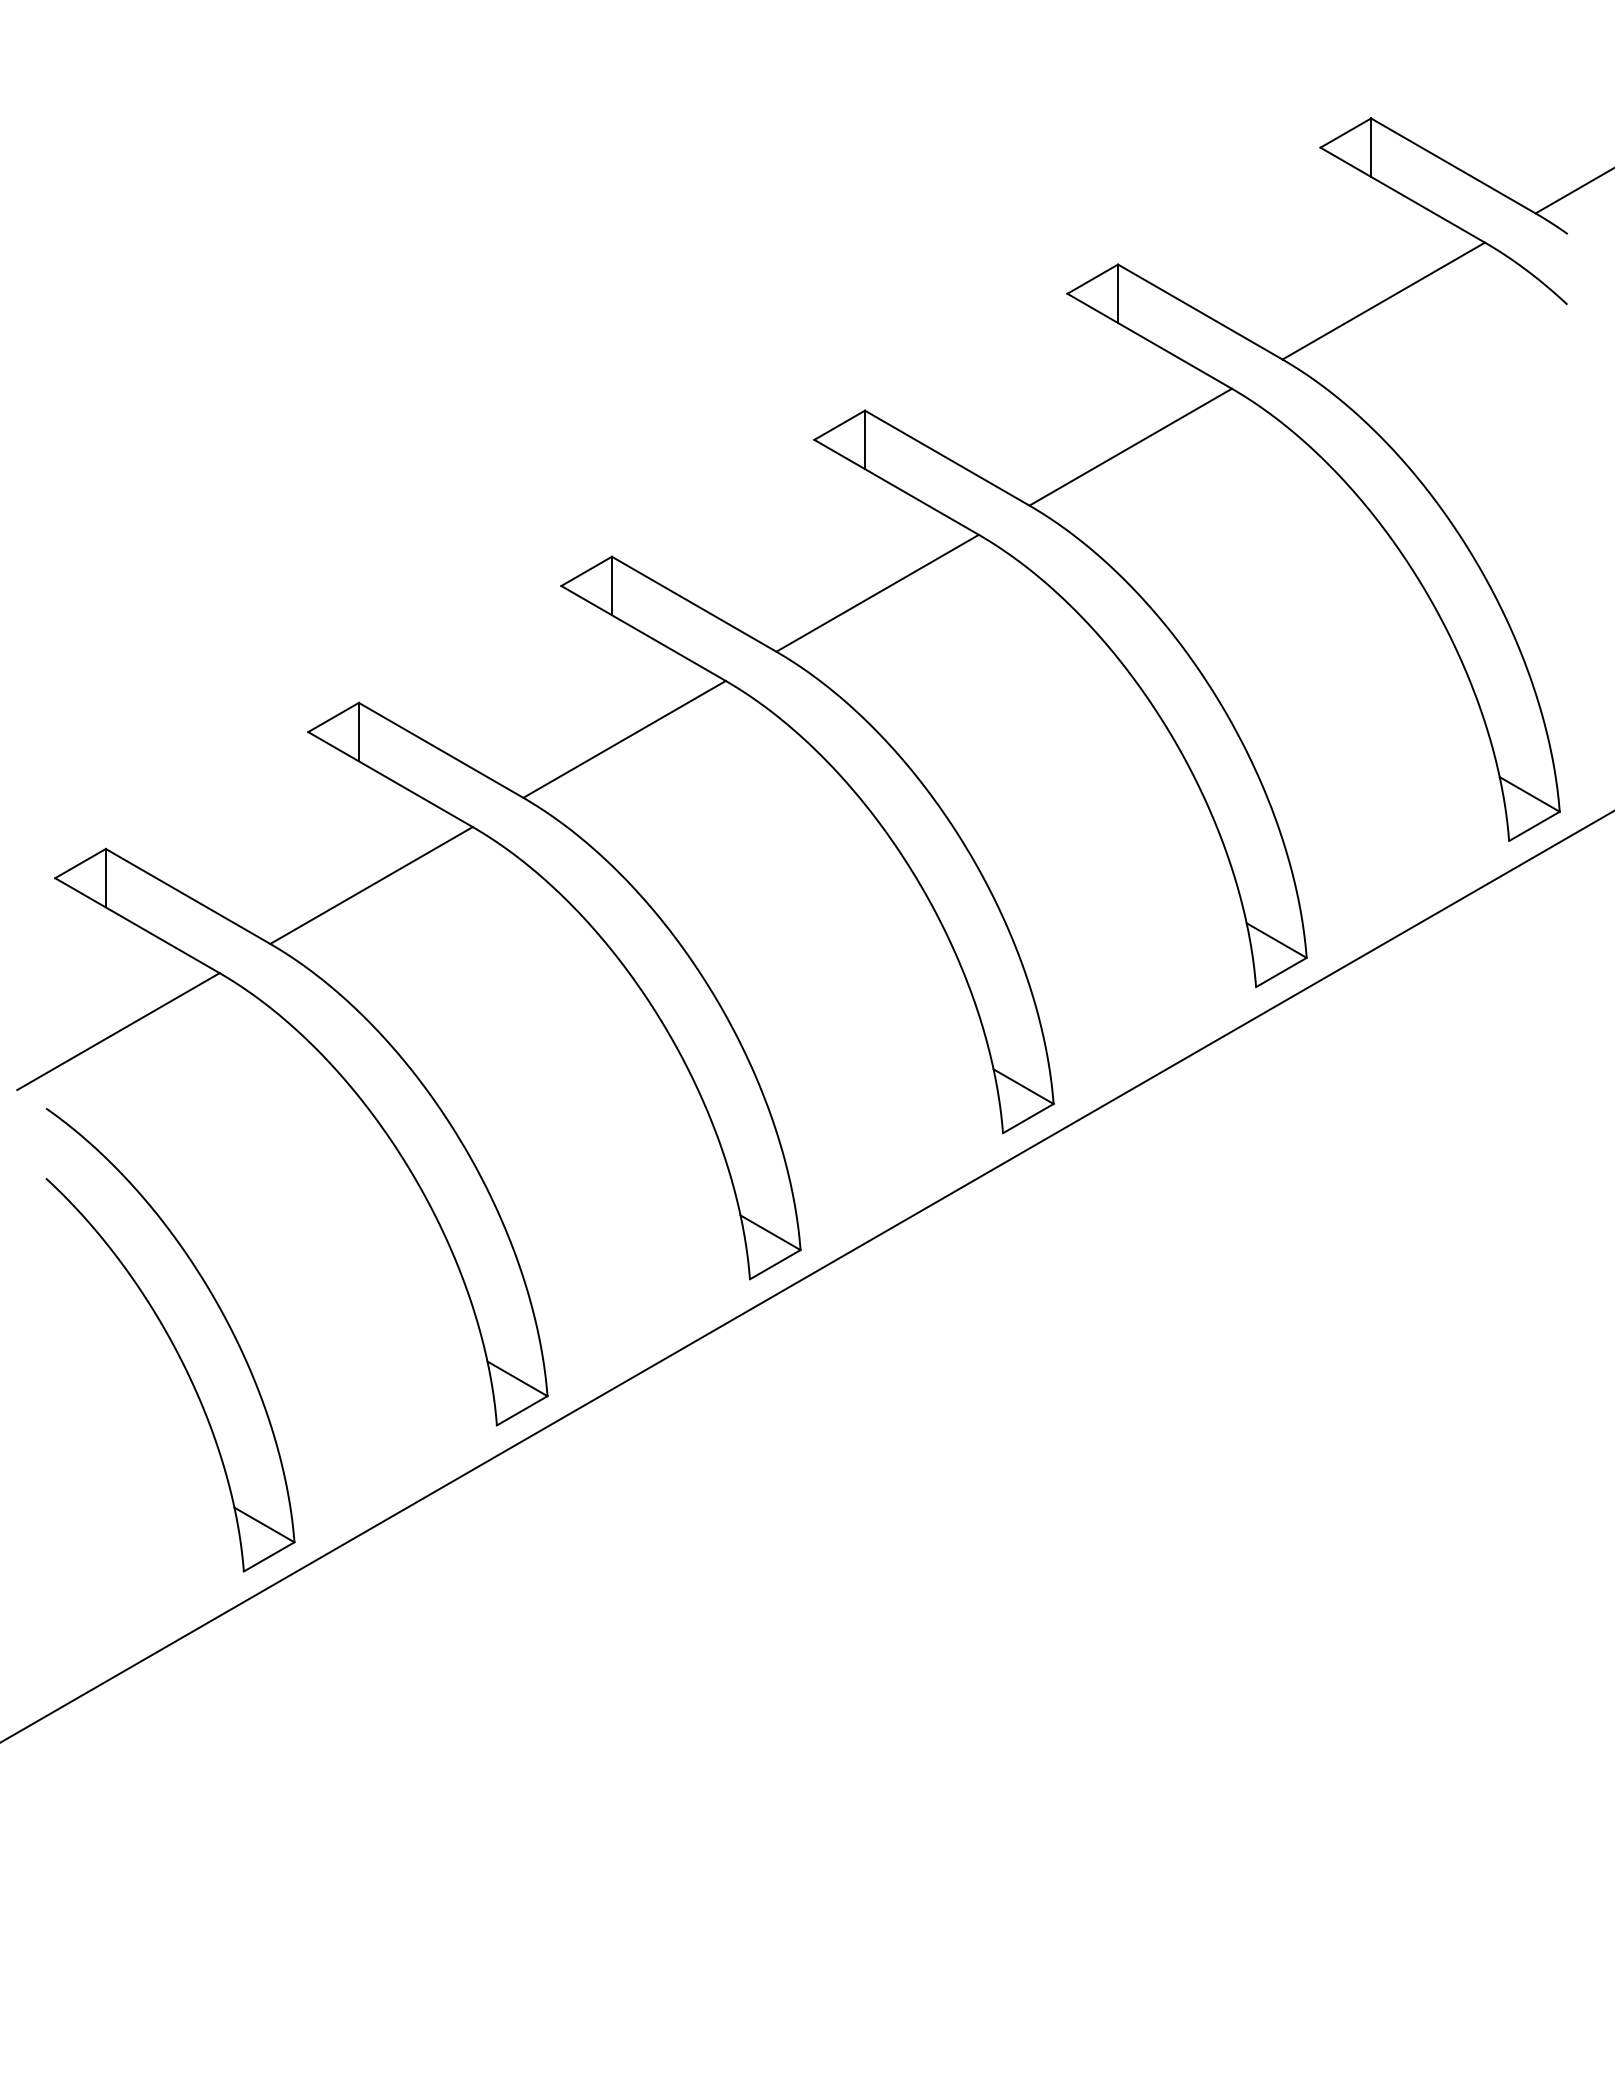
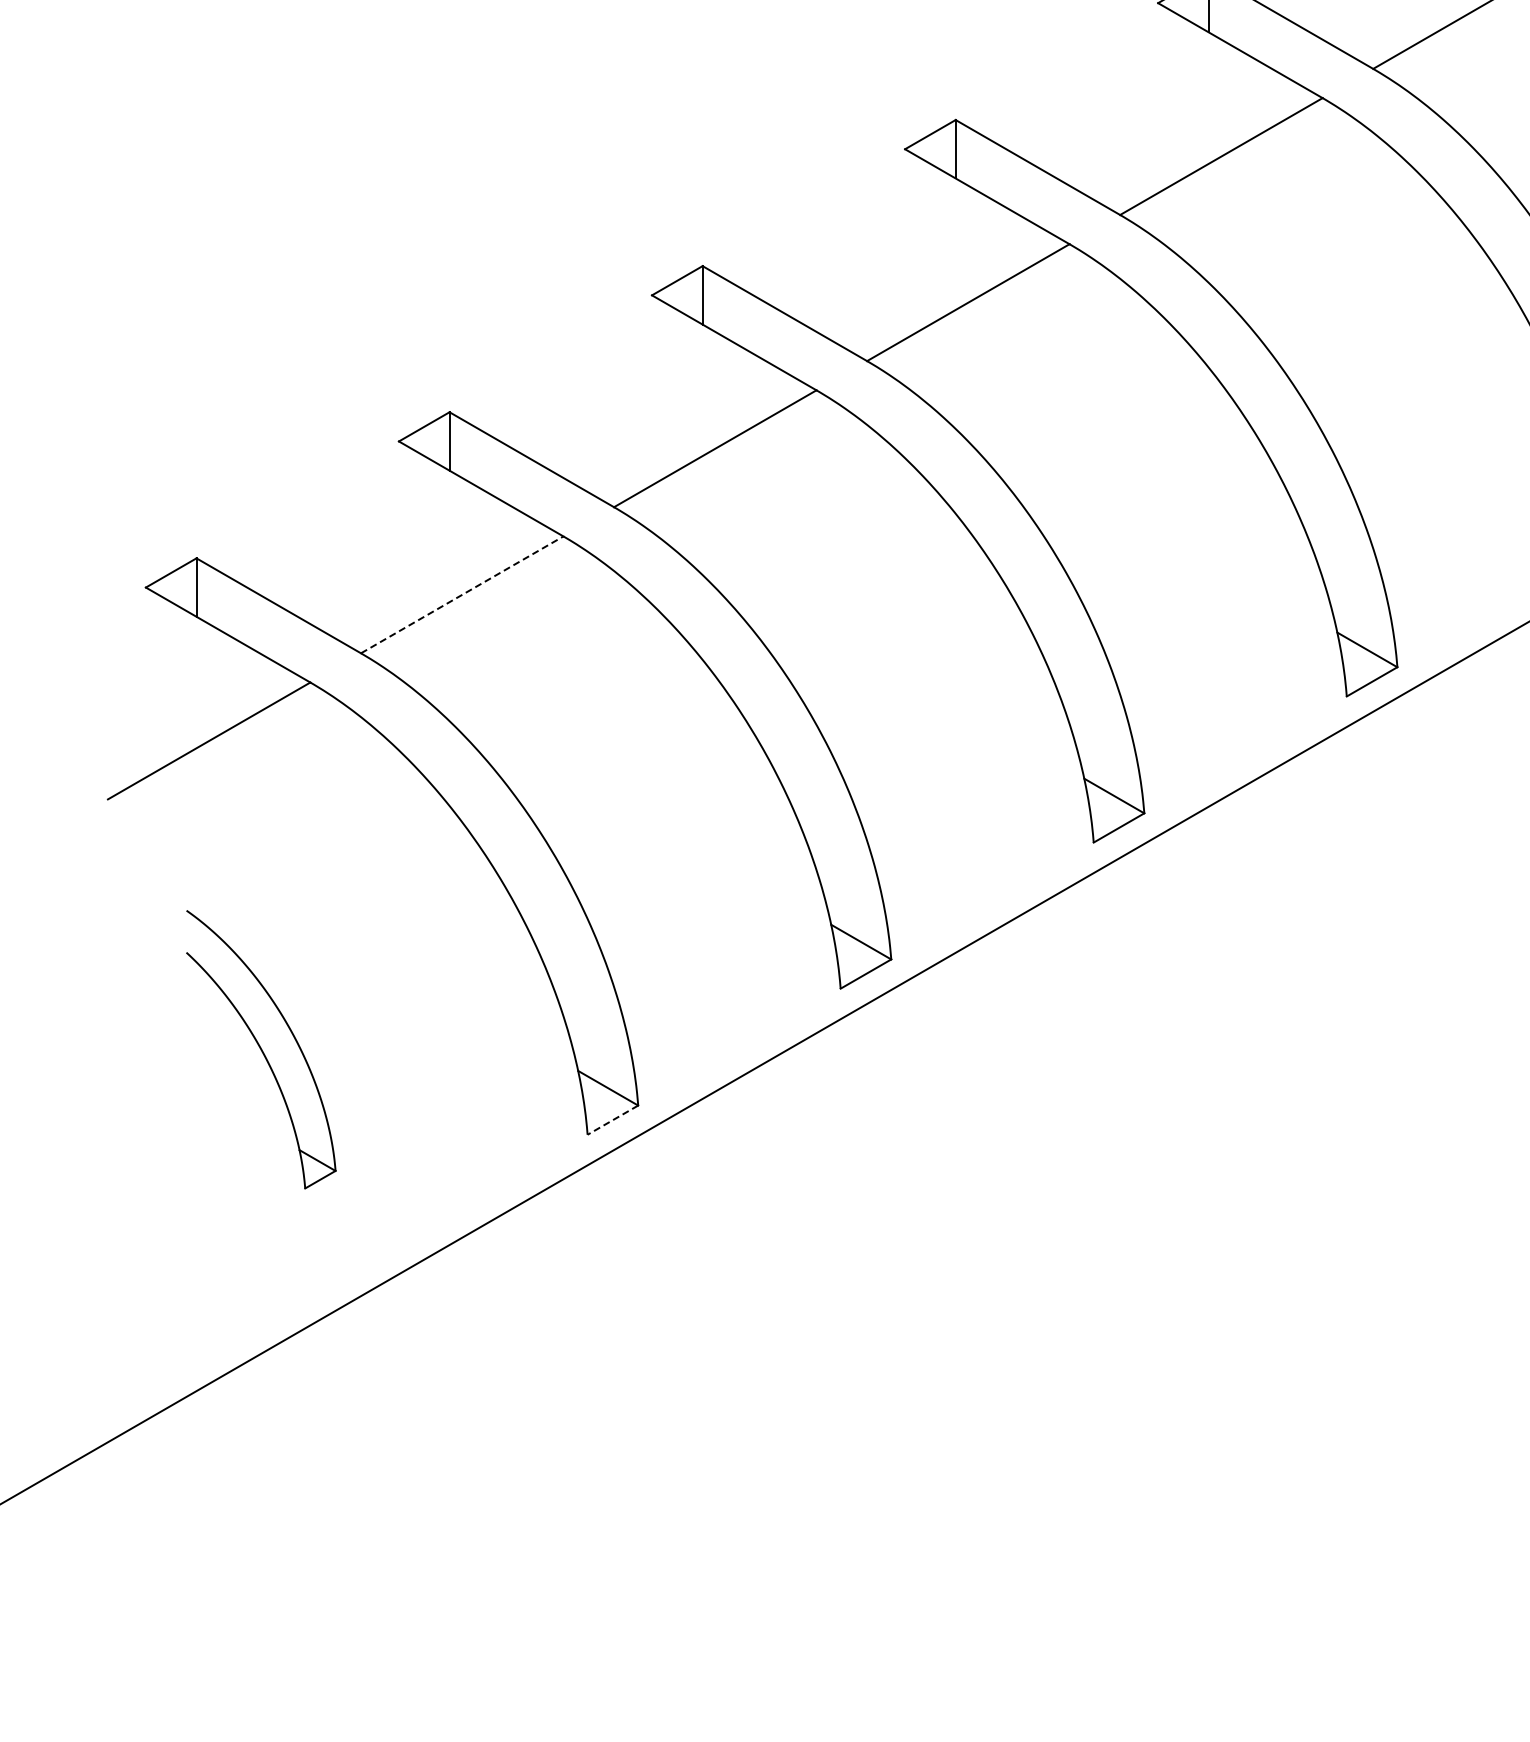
line: (371, 885) -> (462, 594), solid -> dashed
part: (170, 1340) -> (261, 1049), size x0.6
line: (521, 1411) -> (612, 1120), solid -> dashed

